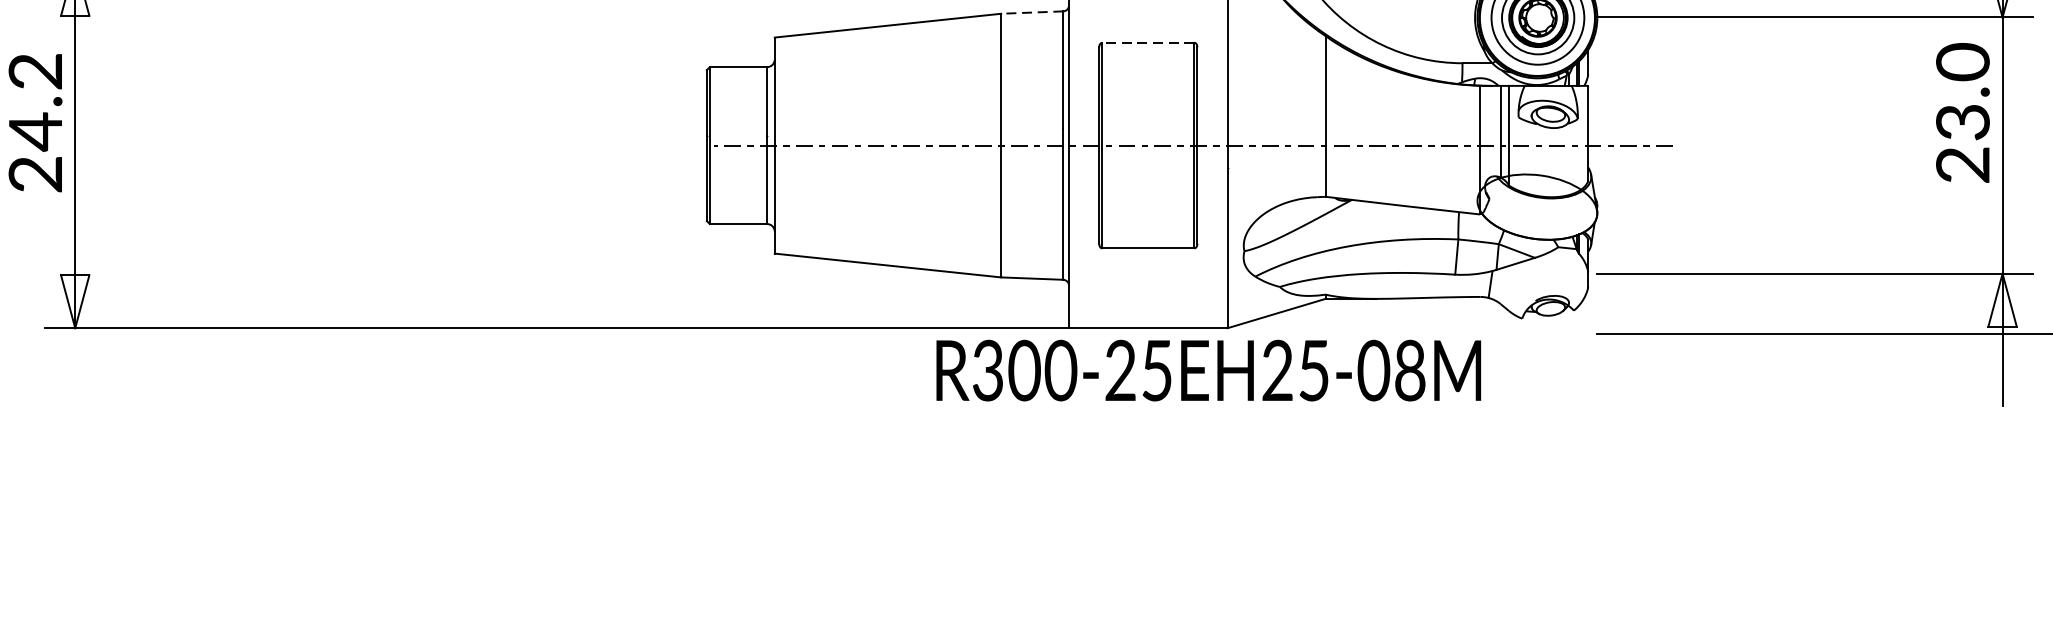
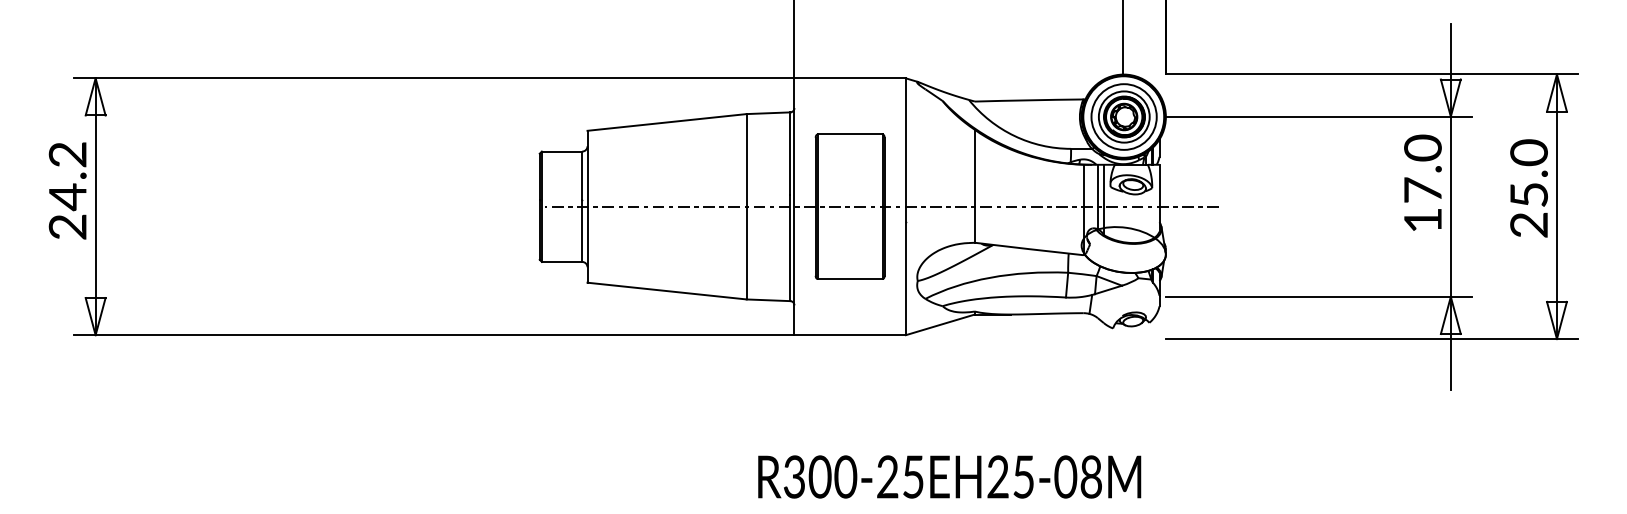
line: (1032, 12) -> (768, 113), dashed -> solid
line: (1147, 42) -> (849, 134), dashed -> solid
text: (1962, 142) -> (1422, 204), 23.0 -> 17.0
text: (1208, 369) -> (949, 476), moved

